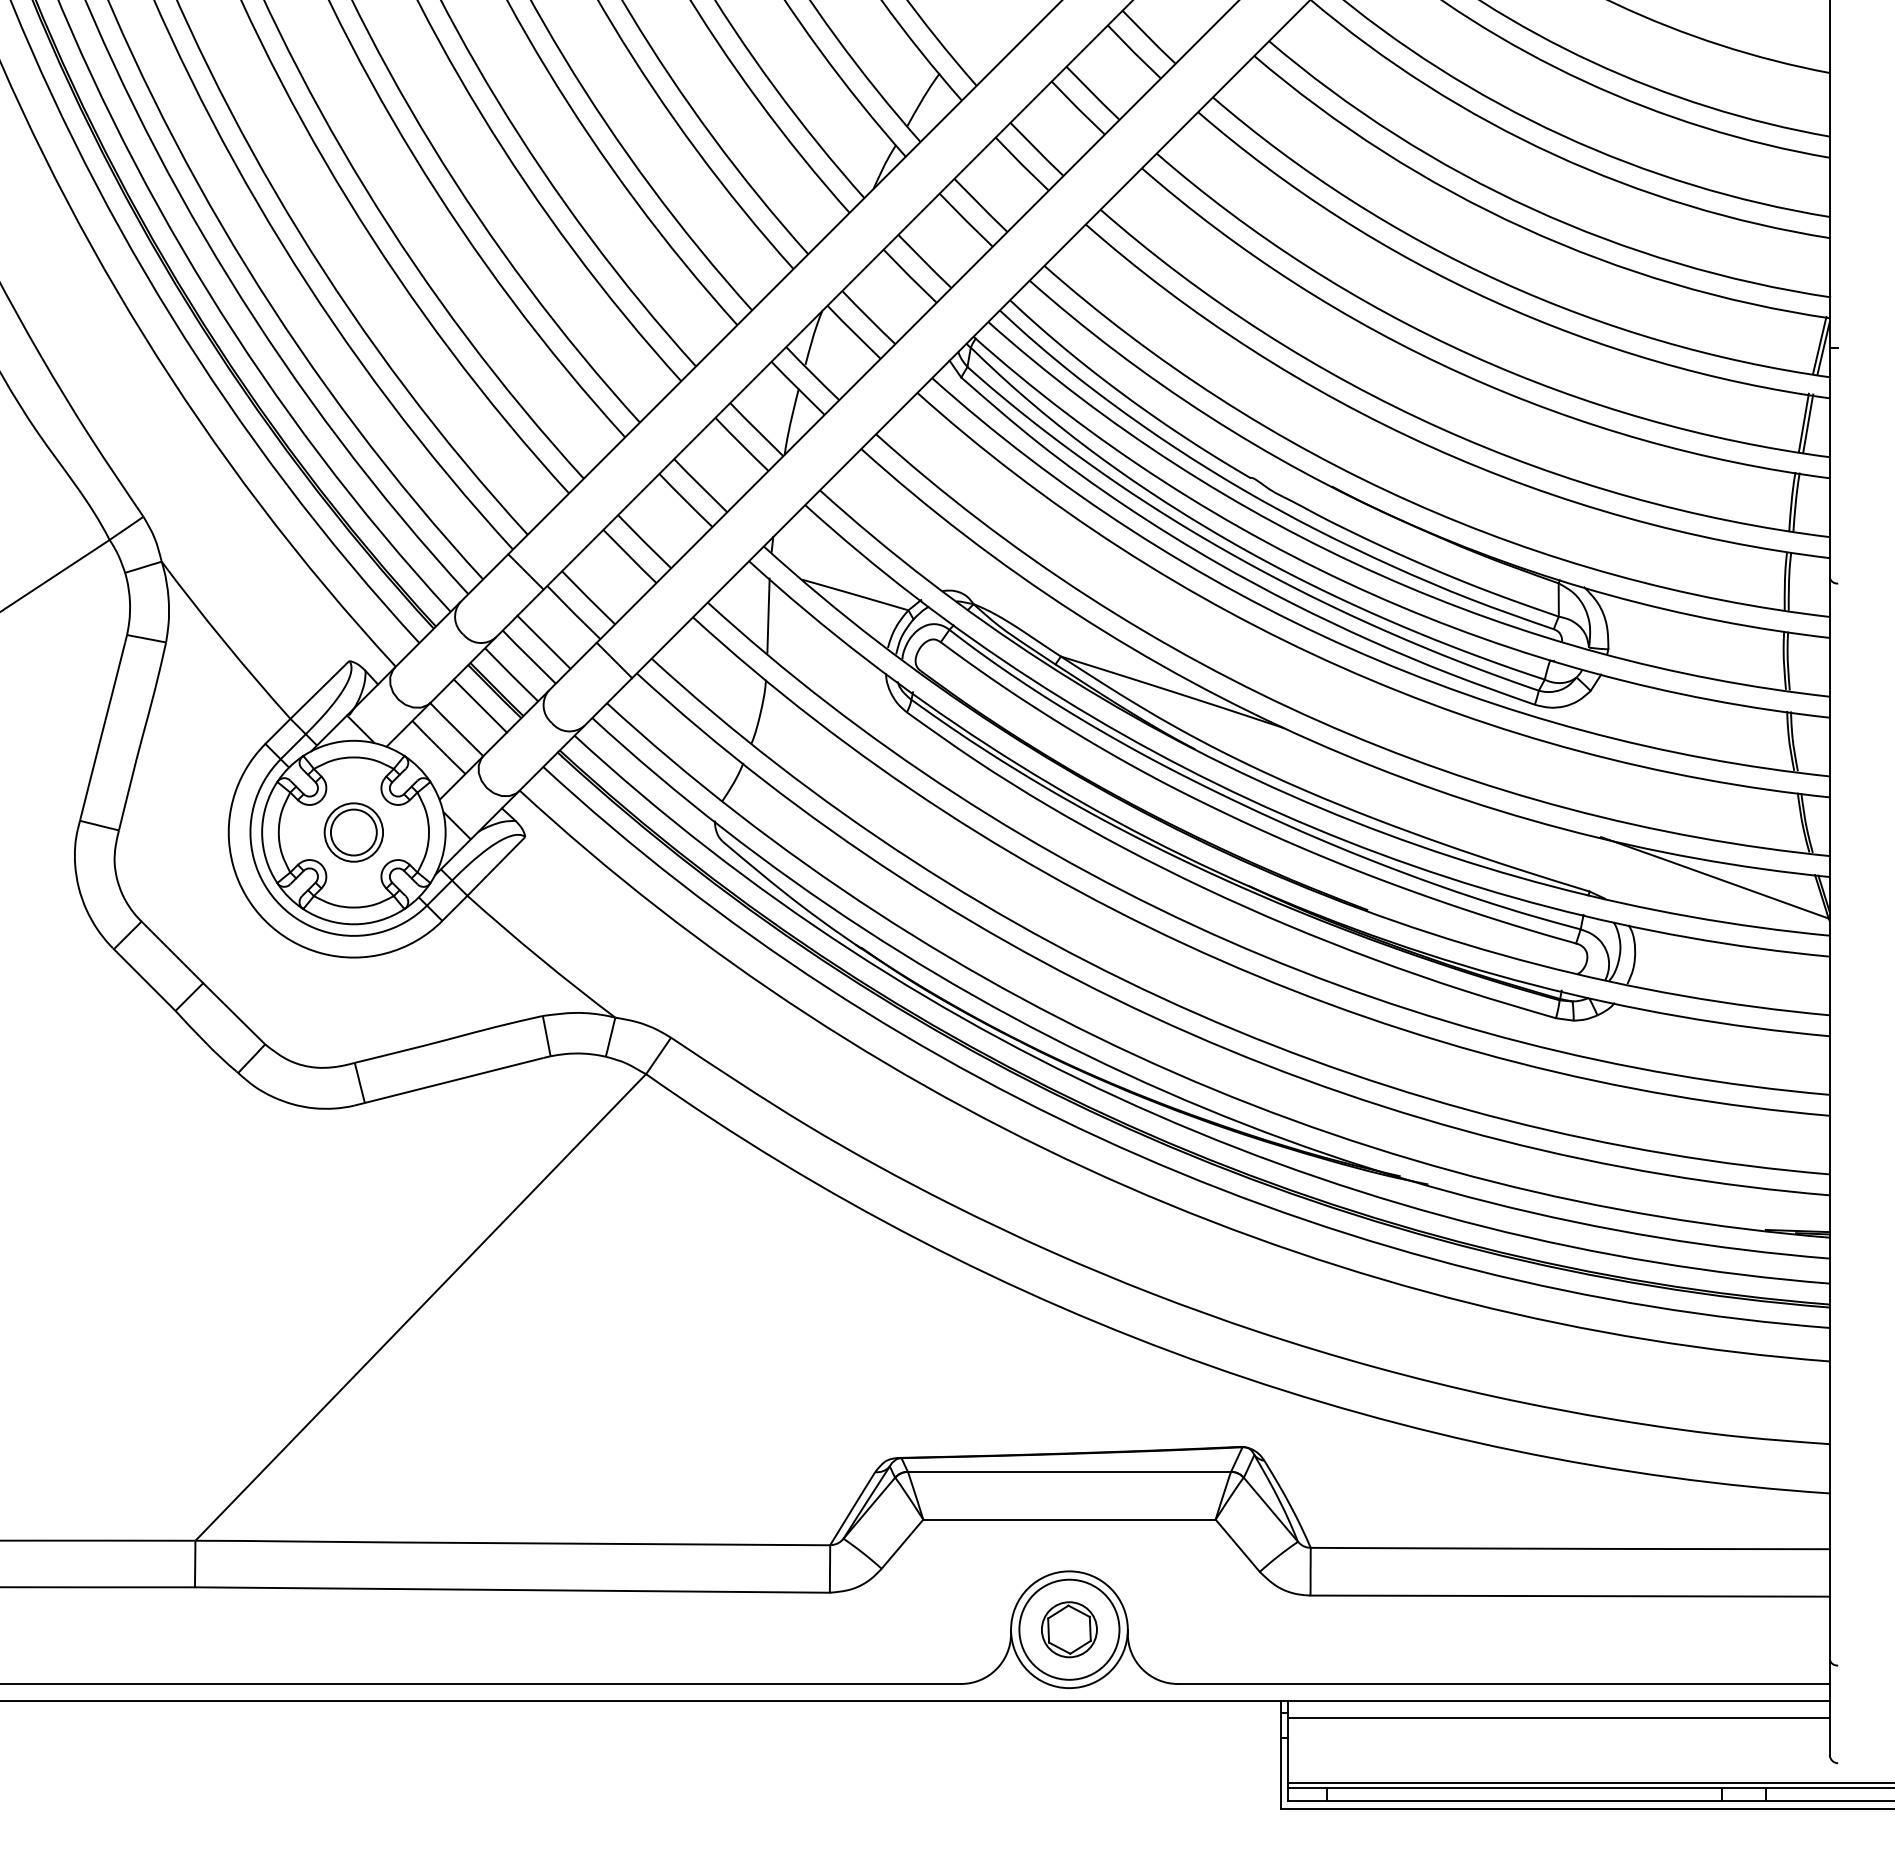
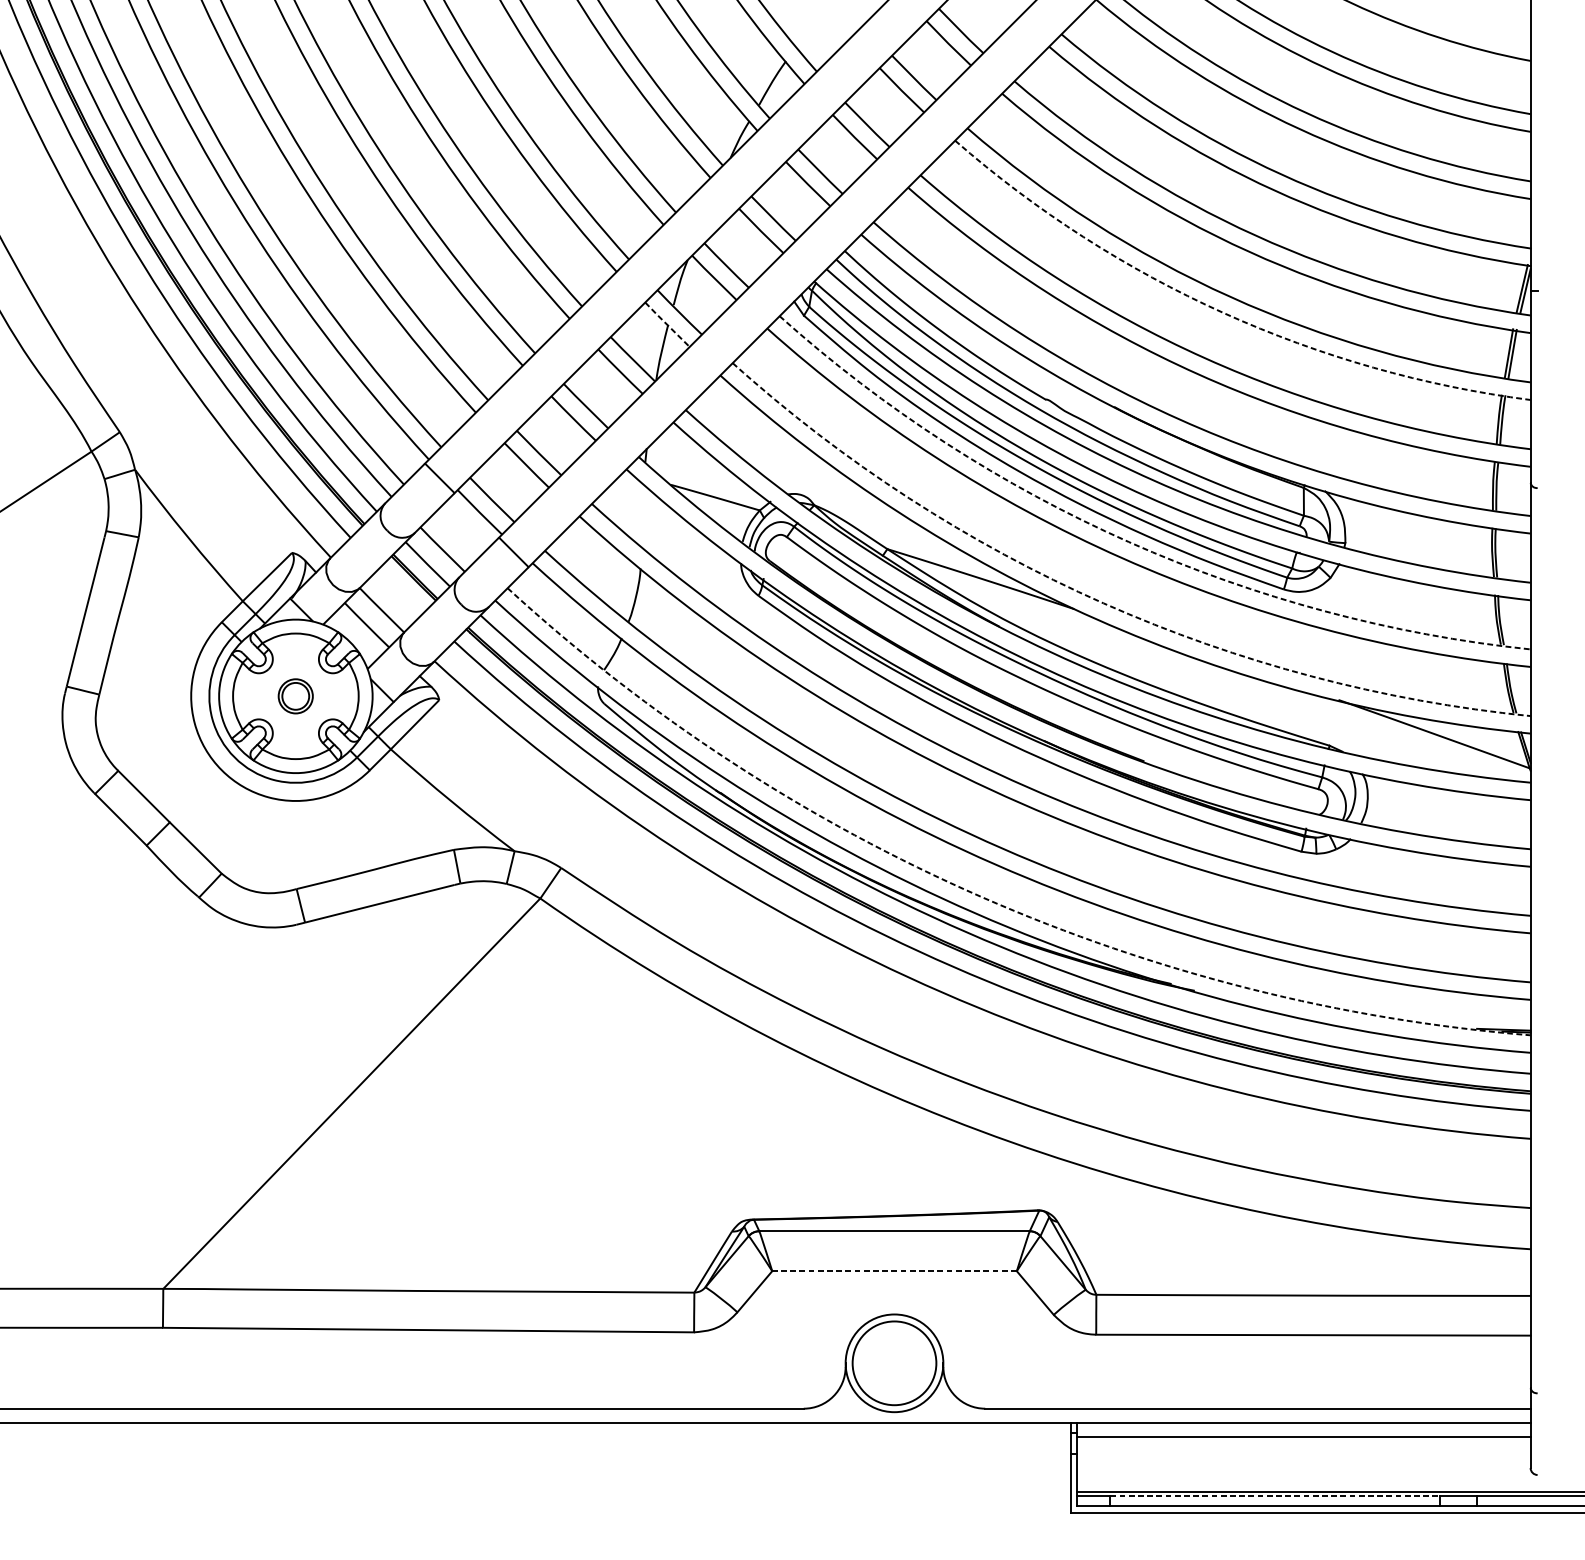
arc: (1462, 374) -> (1223, 313), solid -> dashed
line: (798, 388) -> (667, 324), solid -> dashed
line: (768, 615) -> (642, 514), removed
line: (543, 641) -> (454, 536), removed
arc: (1349, 648) -> (1128, 542), solid -> dashed
line: (479, 705) -> (400, 590), removed
arc: (1319, 721) -> (1103, 603), solid -> dashed
part: (353, 832) -> (295, 696), size x0.7
arc: (1173, 1072) -> (981, 897), solid -> dashed
line: (1068, 1519) -> (893, 1271), solid -> dashed
part: (1069, 1629) -> (894, 1363), removed
line: (1525, 1788) -> (1276, 1496), solid -> dashed

